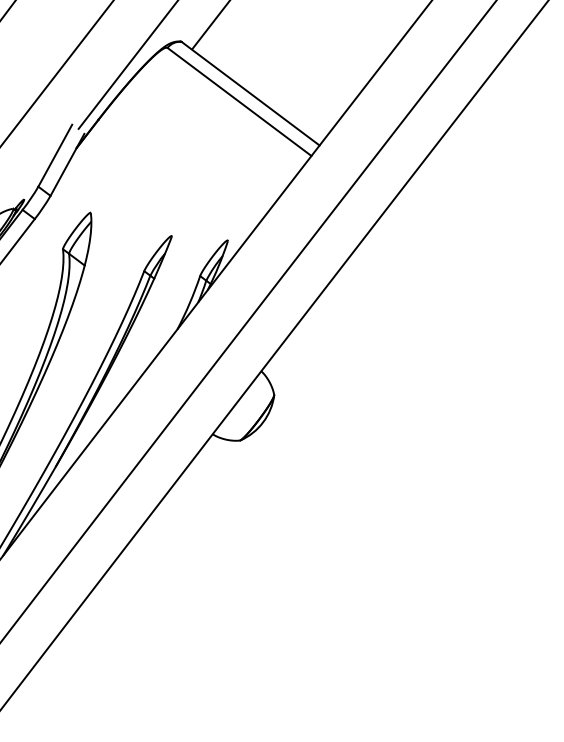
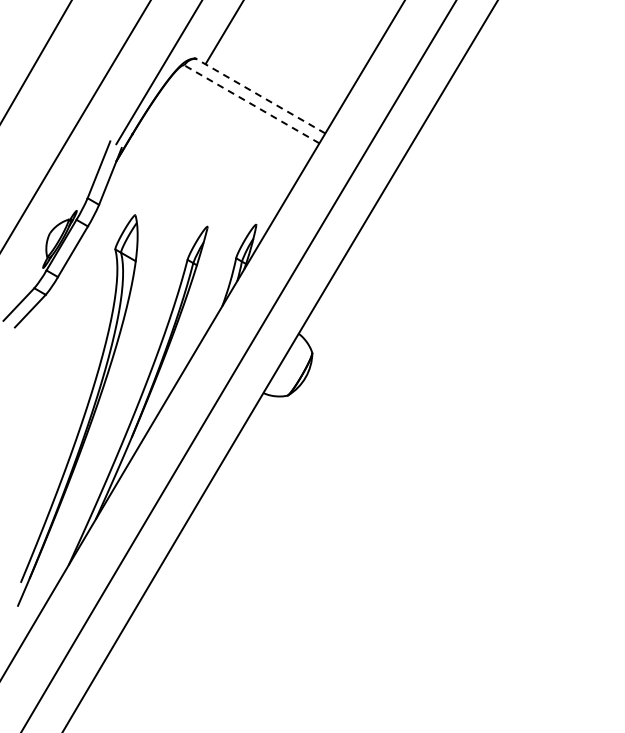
line: (250, 94) -> (260, 96), solid -> dashed
line: (239, 102) -> (251, 104), solid -> dashed

